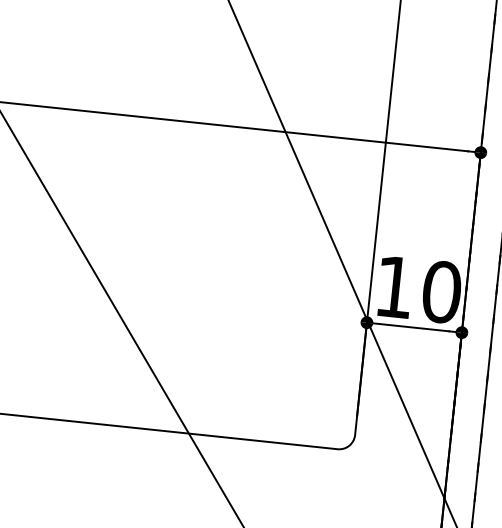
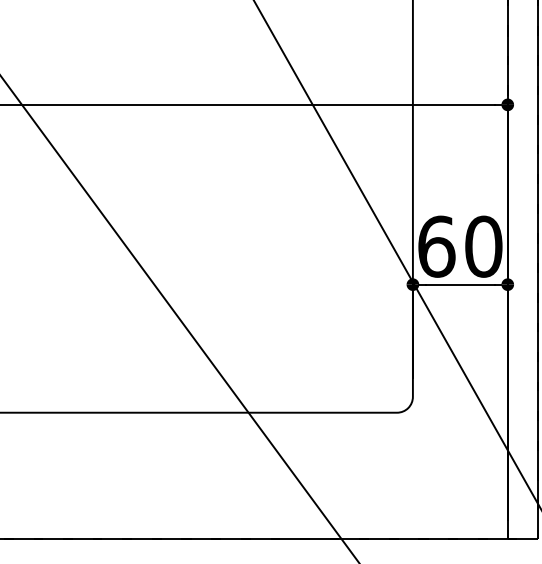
text: (394, 286) -> (436, 246), 10 -> 60

